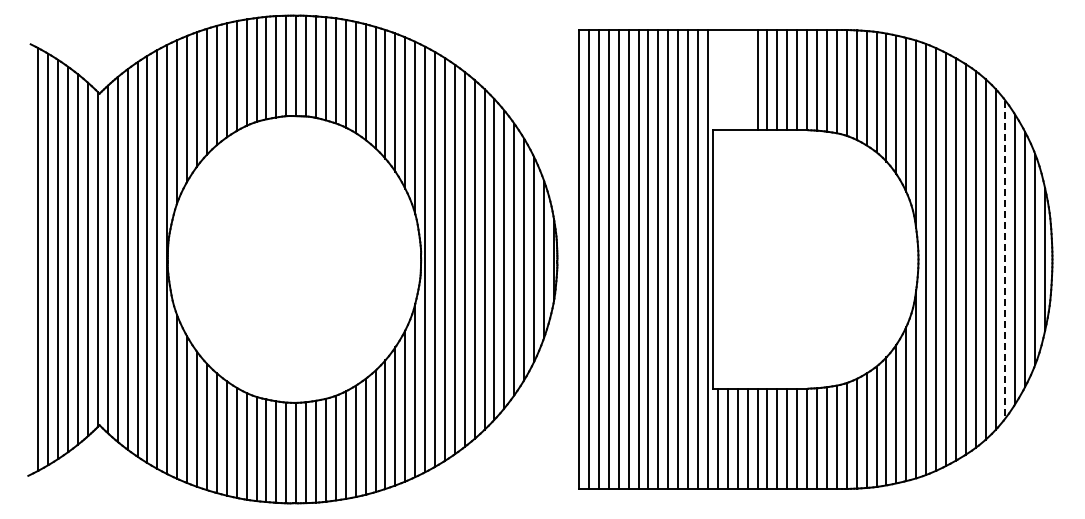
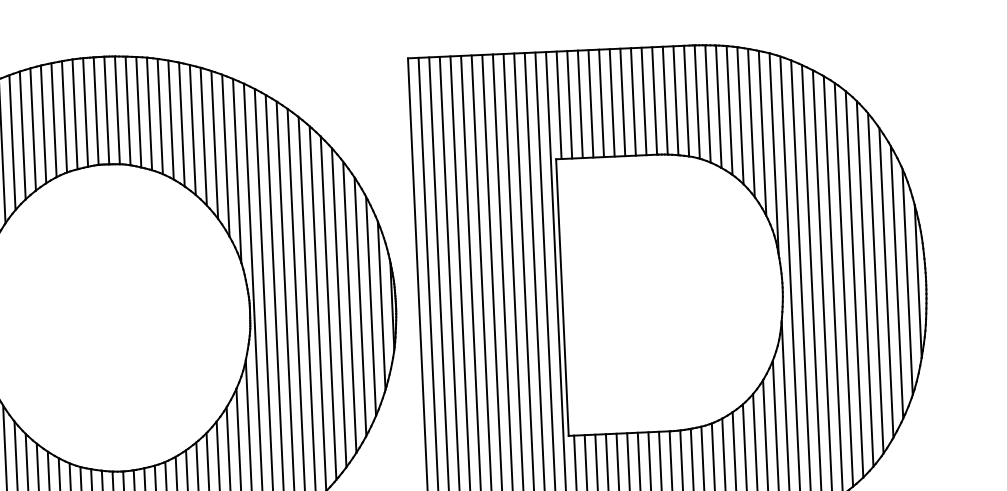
line: (717, 79) -> (558, 104), added
line: (727, 79) -> (569, 104), added
line: (737, 79) -> (580, 103), added
line: (747, 79) -> (590, 103), added
line: (1005, 259) -> (875, 283), dashed -> solid

